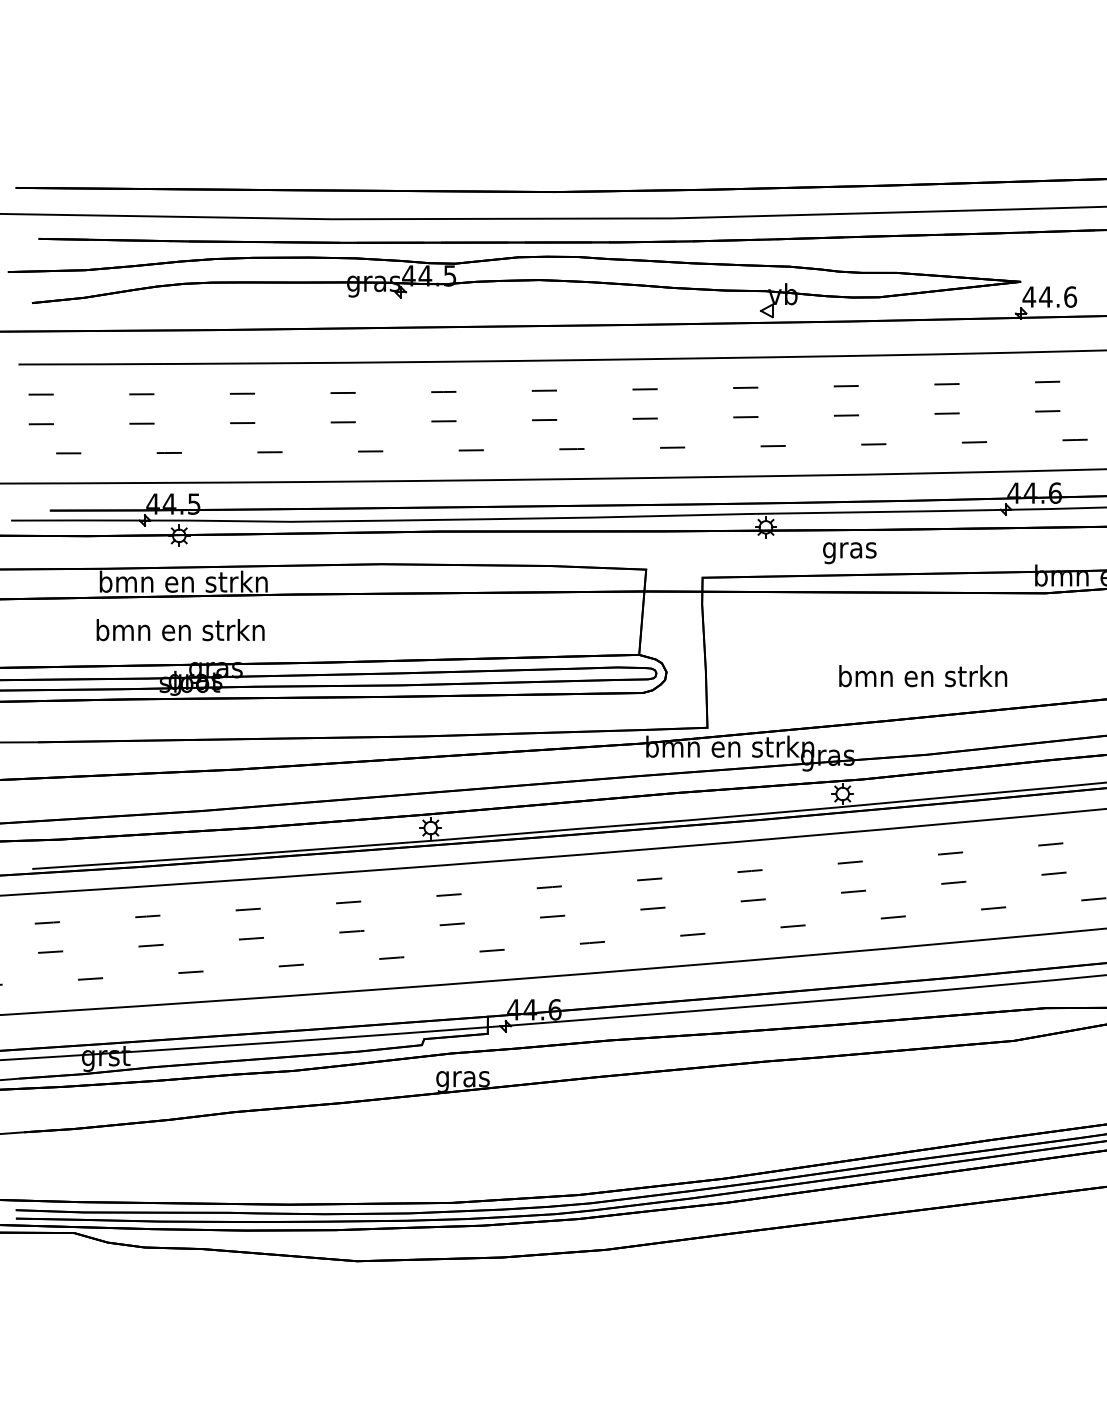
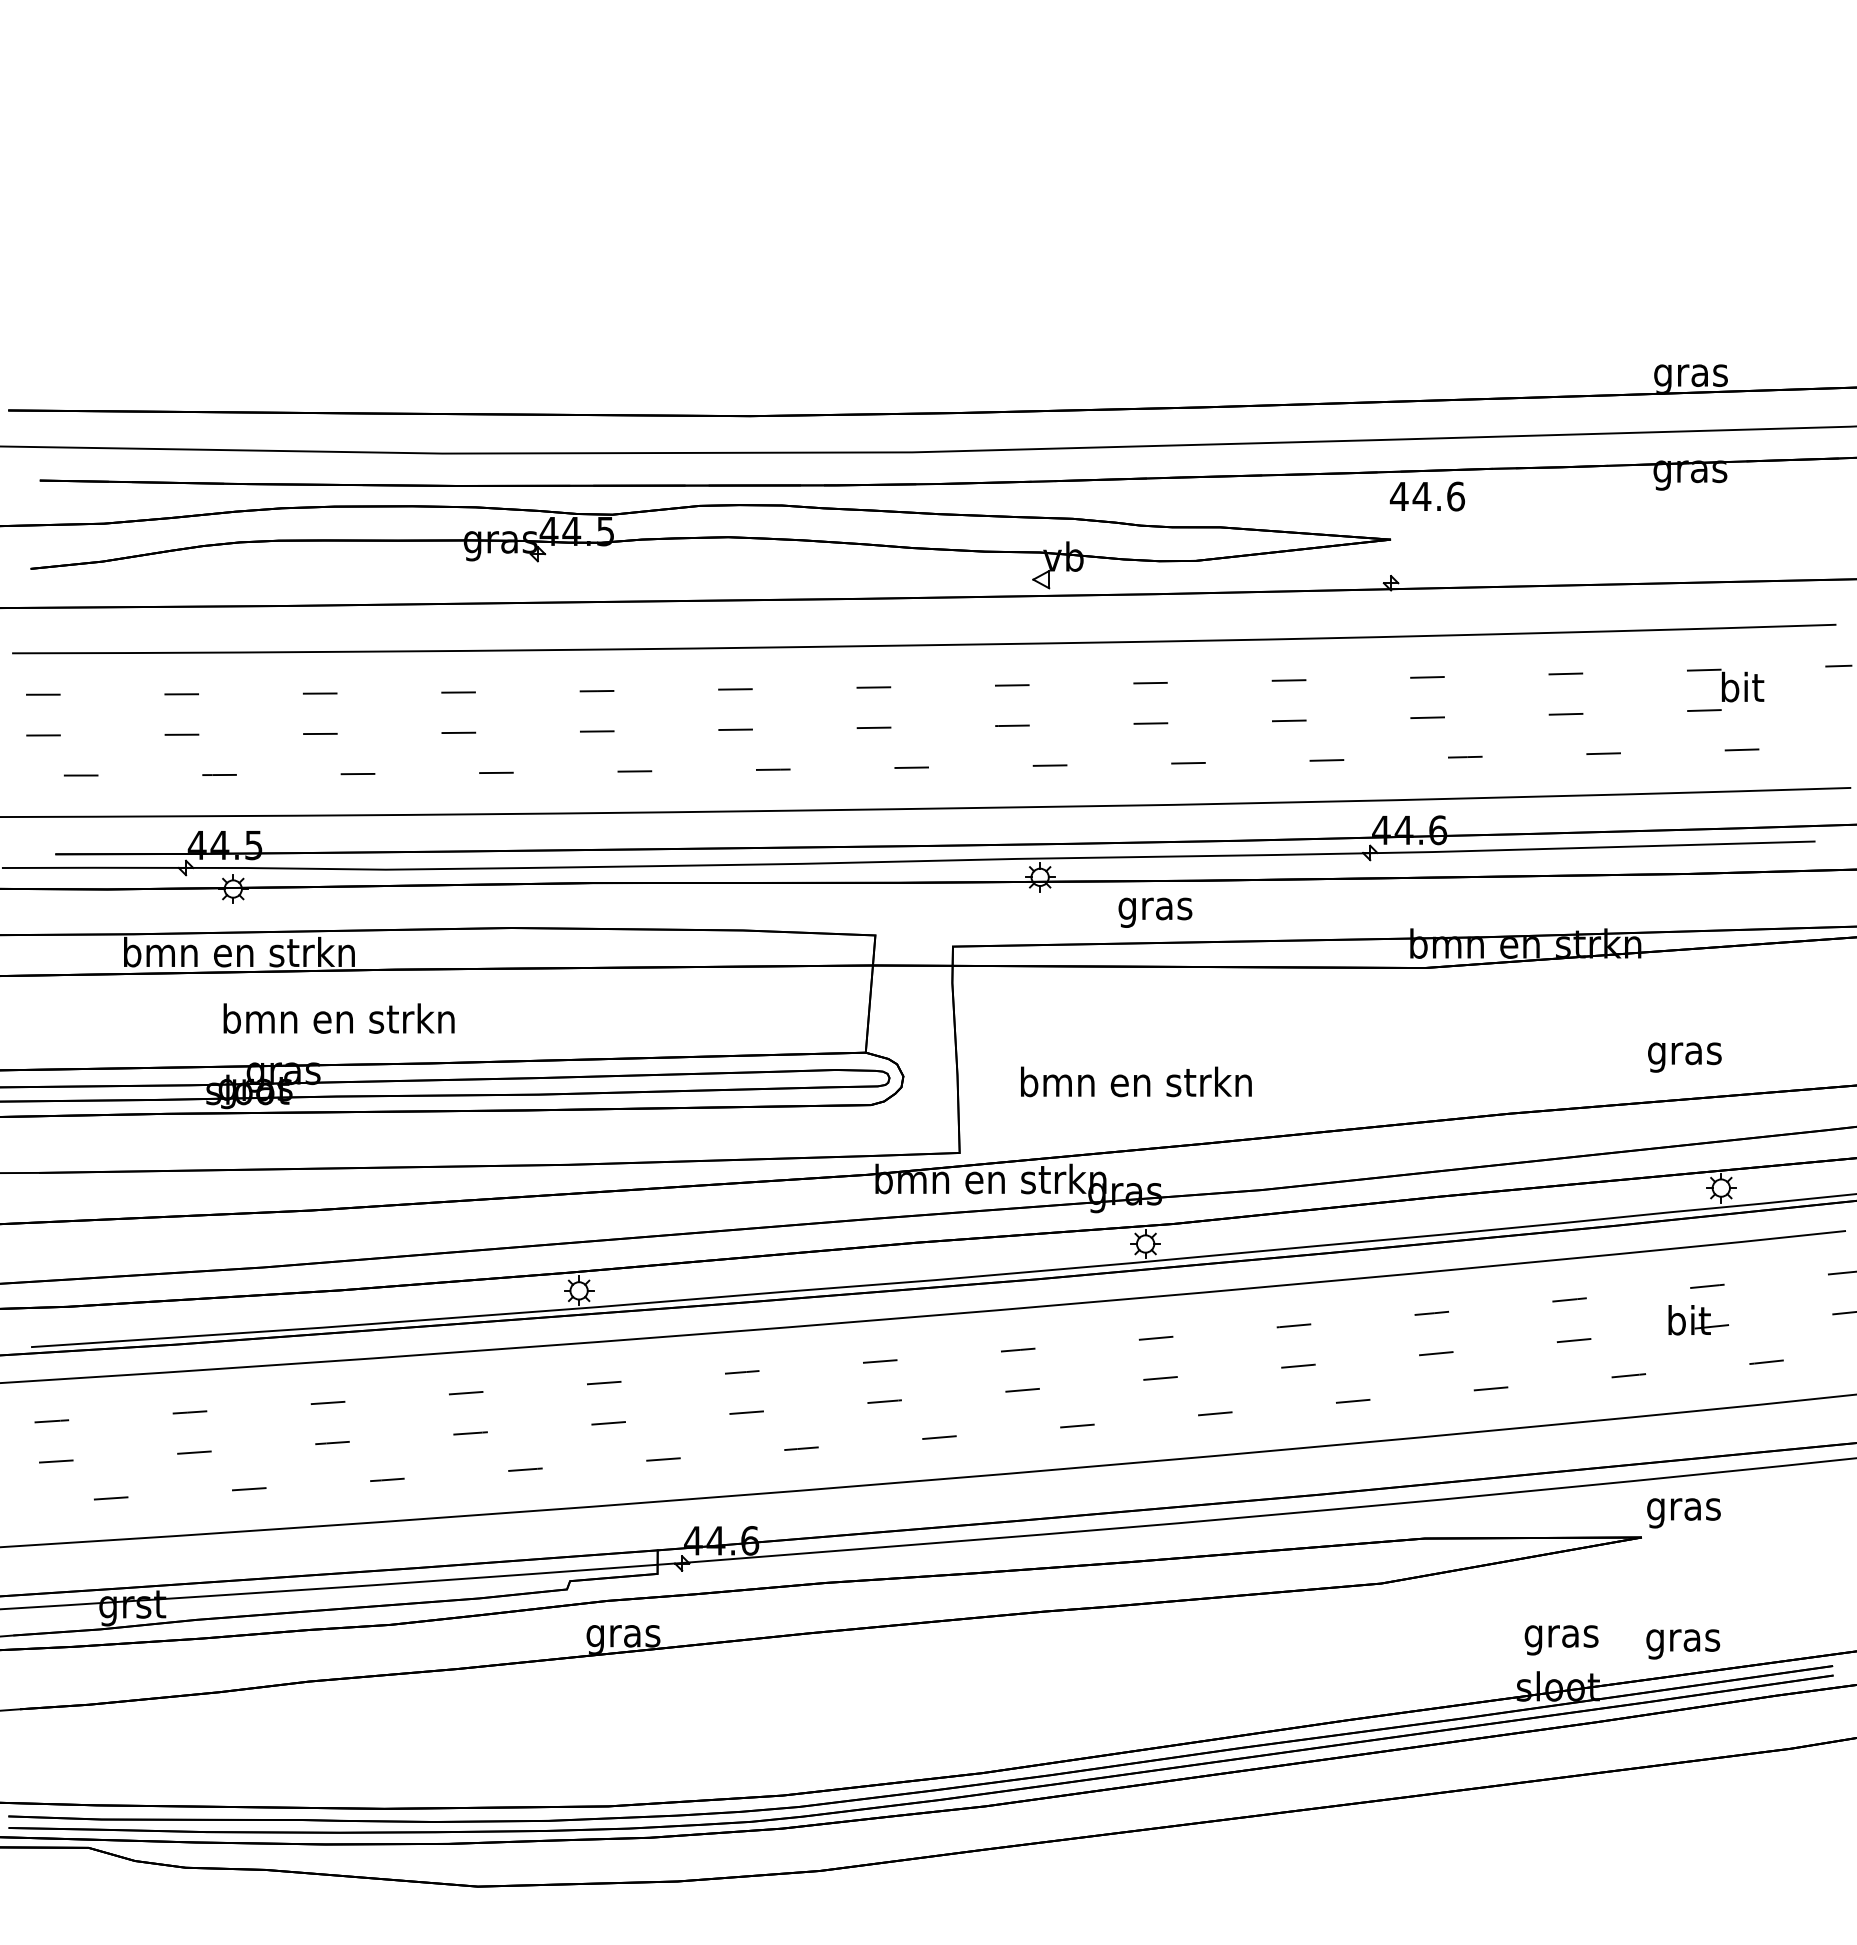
text: (1049, 297) -> (1426, 496), moved
text: (180, 630) -> (338, 1018), moved
text: (923, 675) -> (1136, 1081), moved

